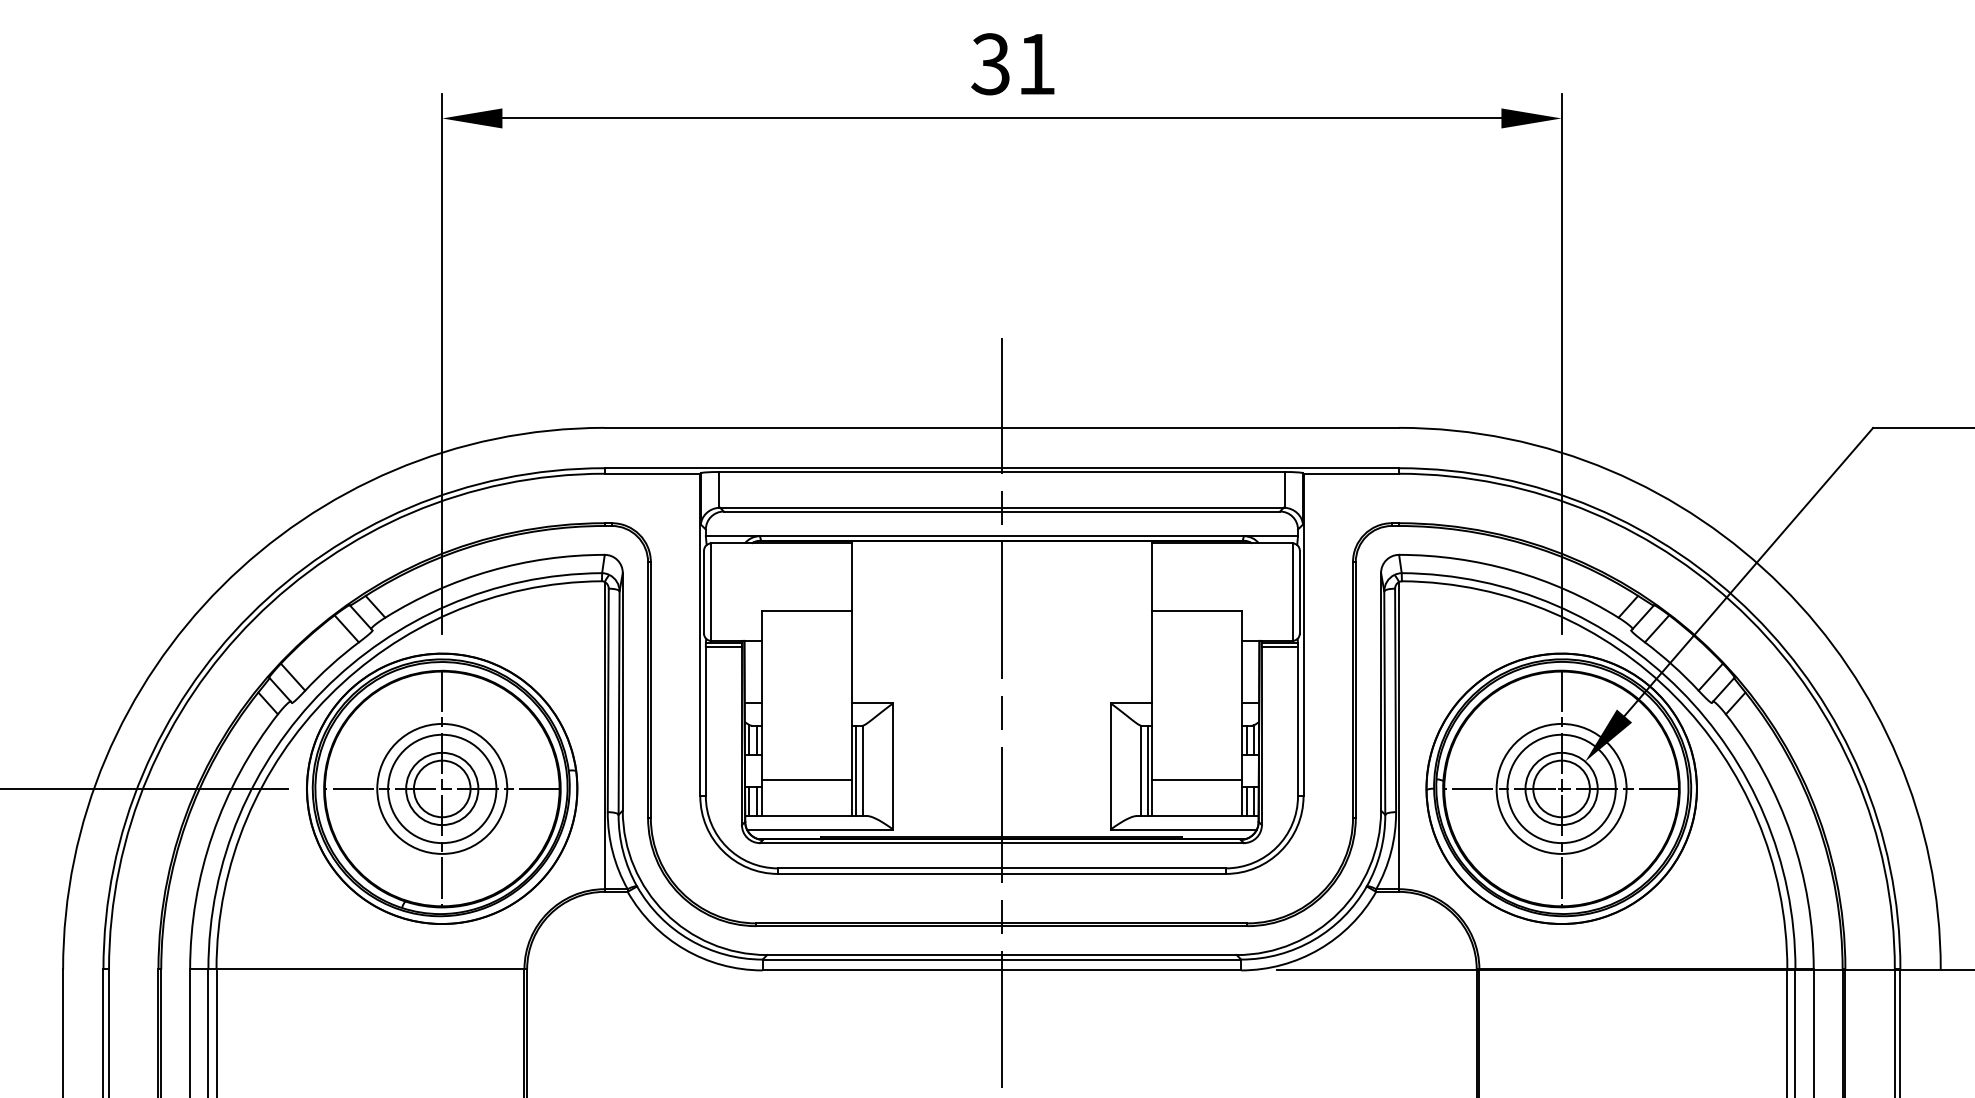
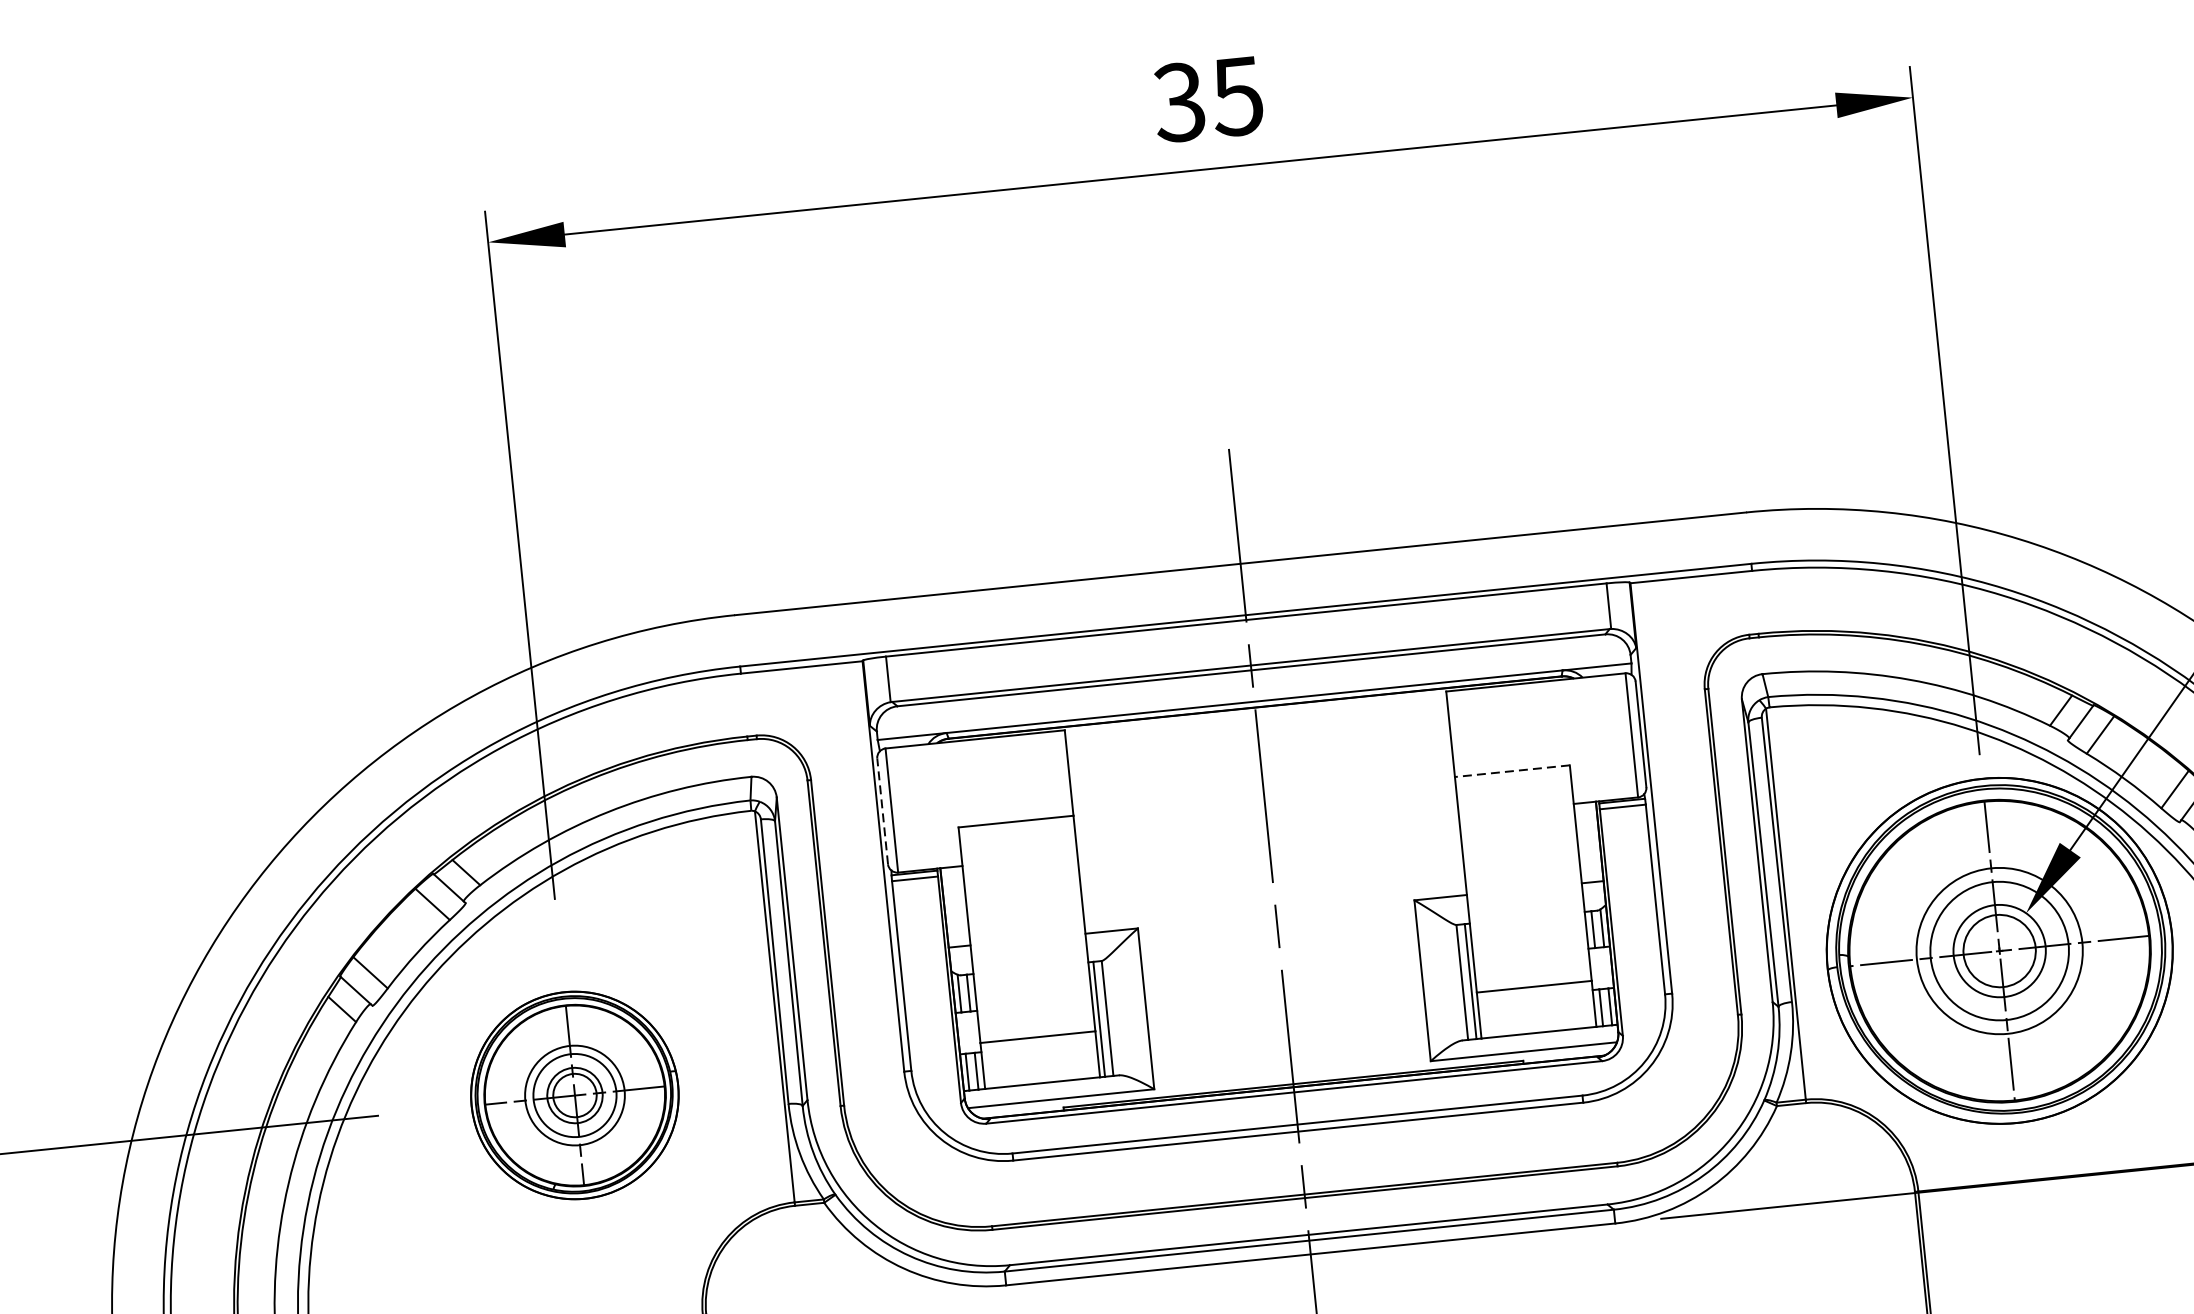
text: (1035, 64) -> (1236, 96), 31 -> 35
line: (704, 592) -> (883, 811), solid -> dashed
line: (1196, 610) -> (1511, 771), solid -> dashed
part: (442, 788) -> (575, 1095), size x0.6

